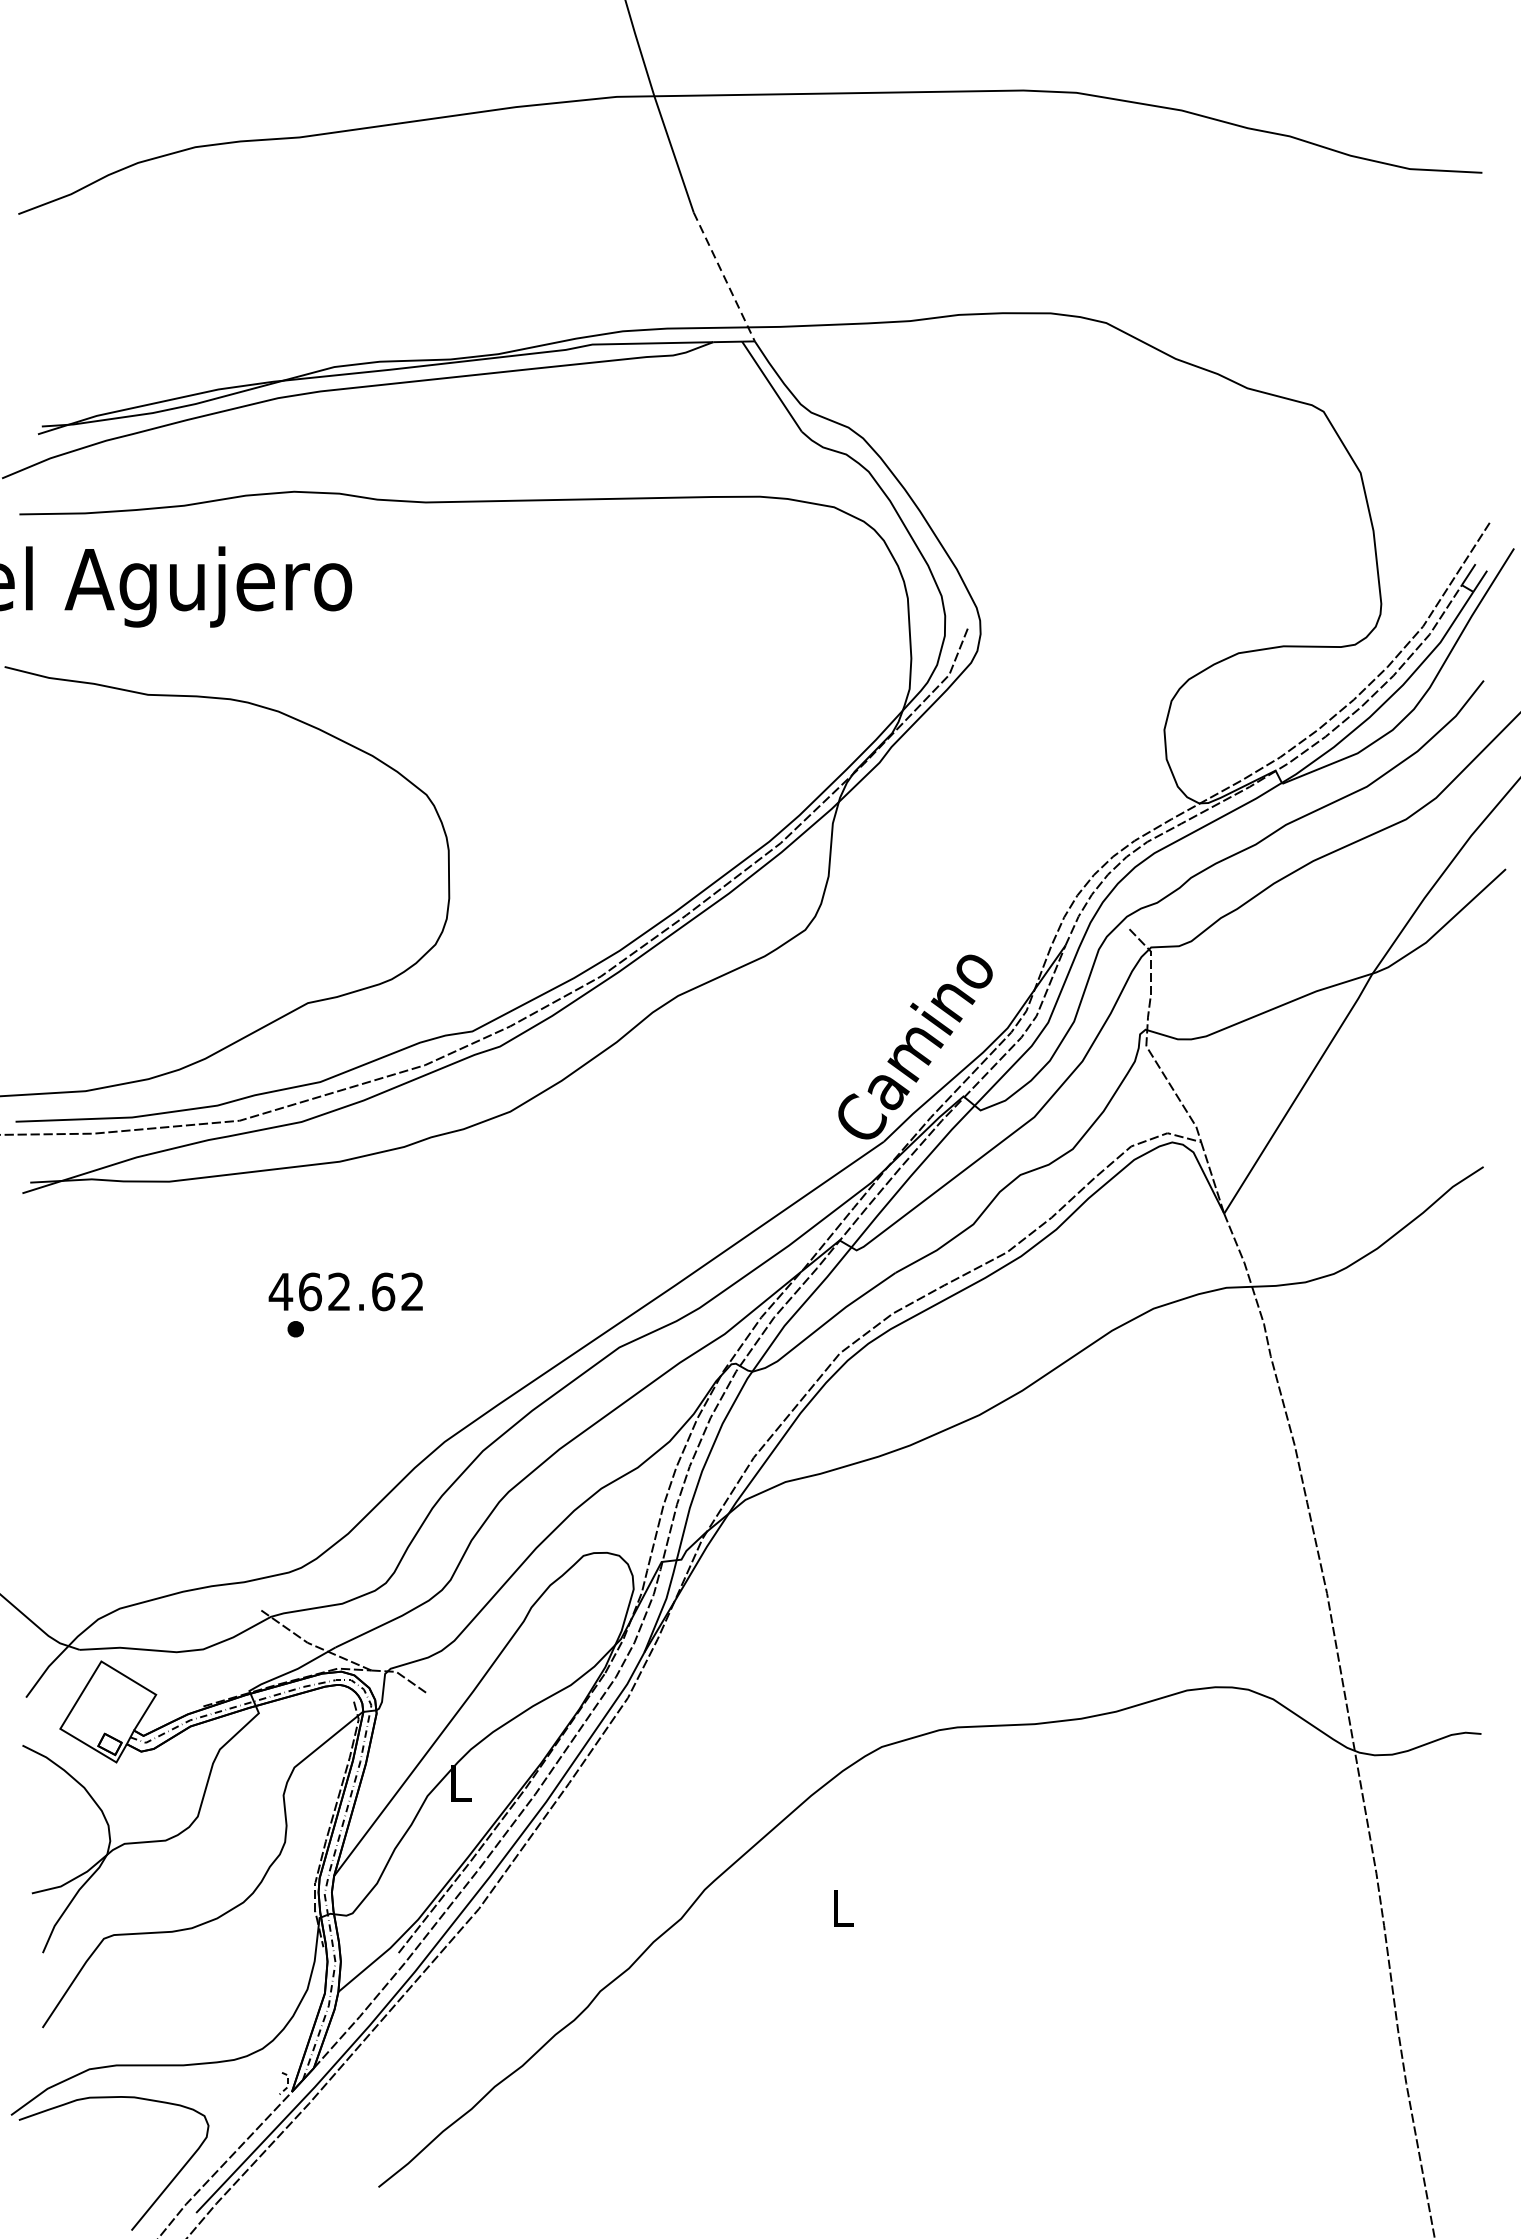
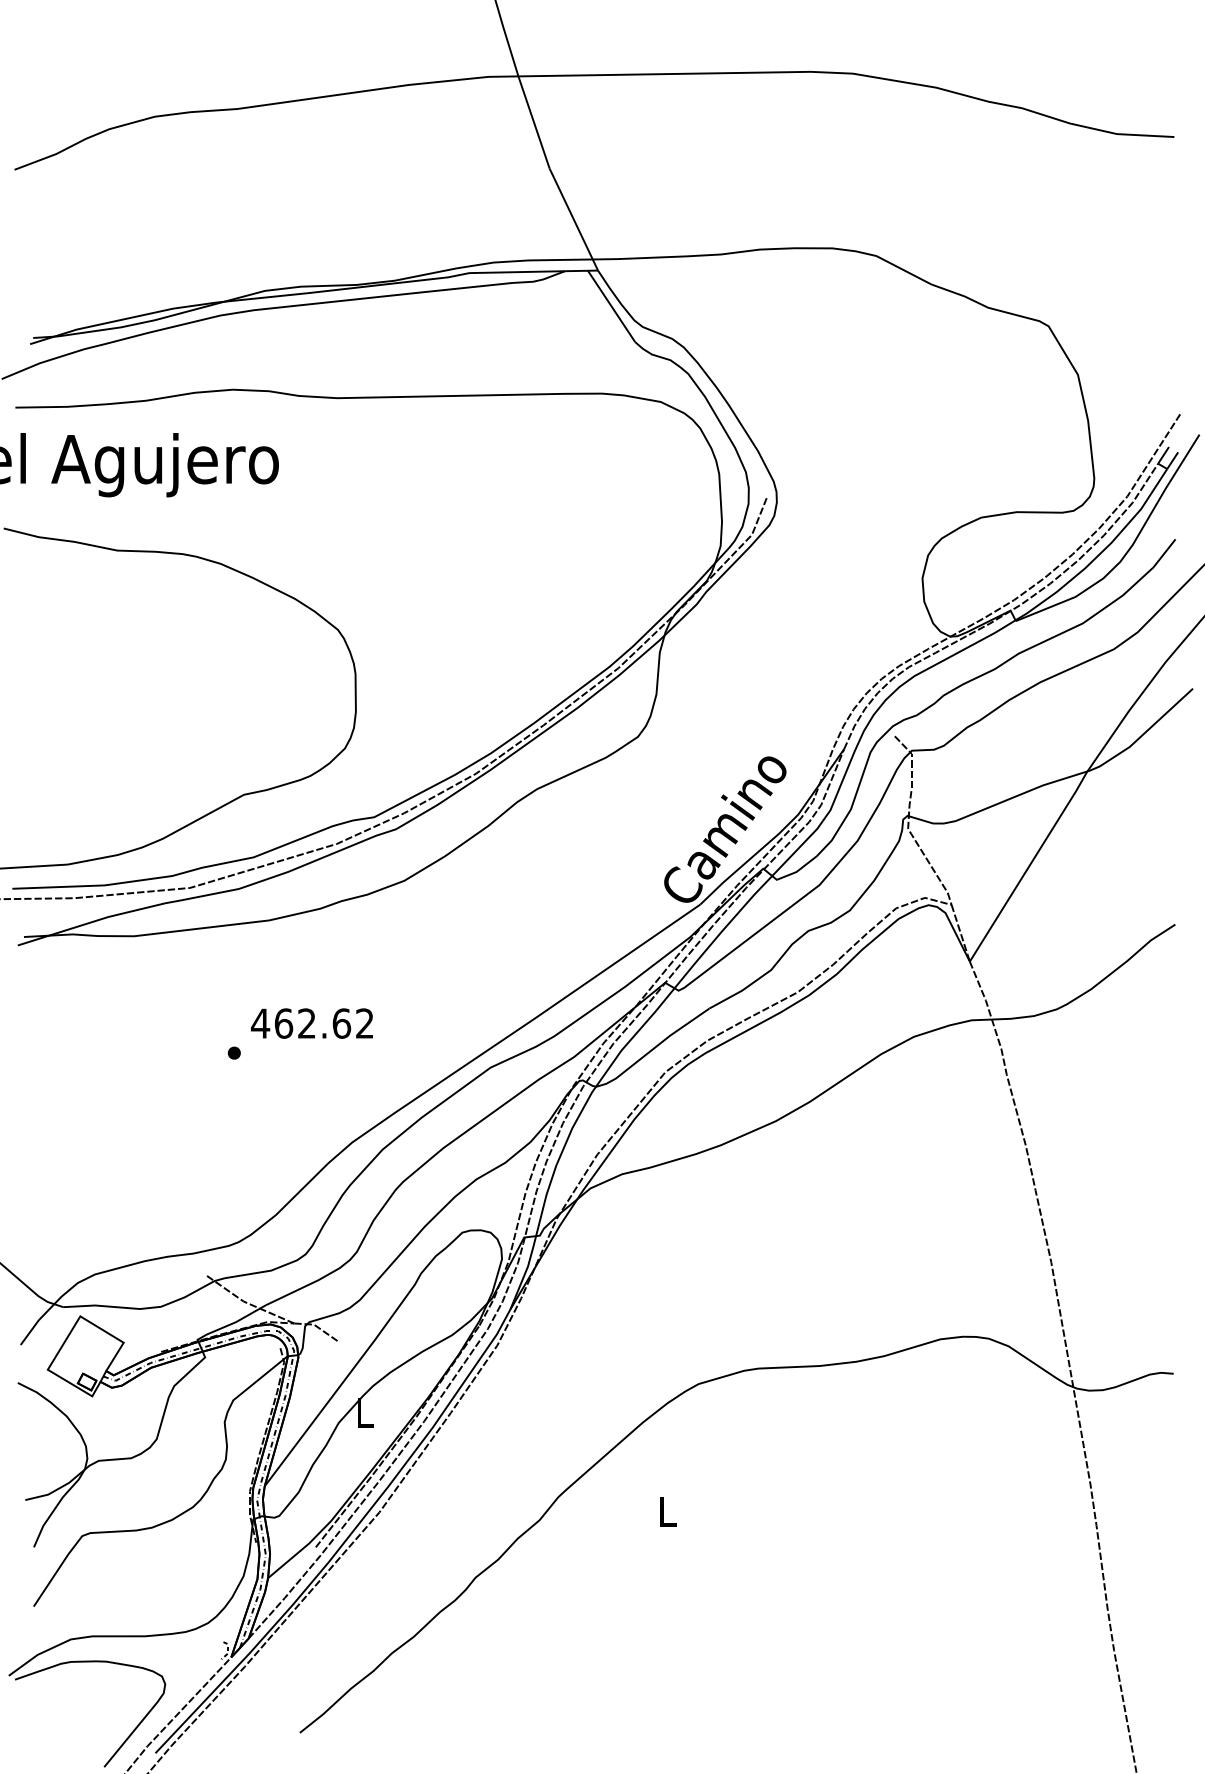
line: (725, 278) -> (574, 220), dashed -> solid
text: (345, 1291) -> (311, 1023), moved

